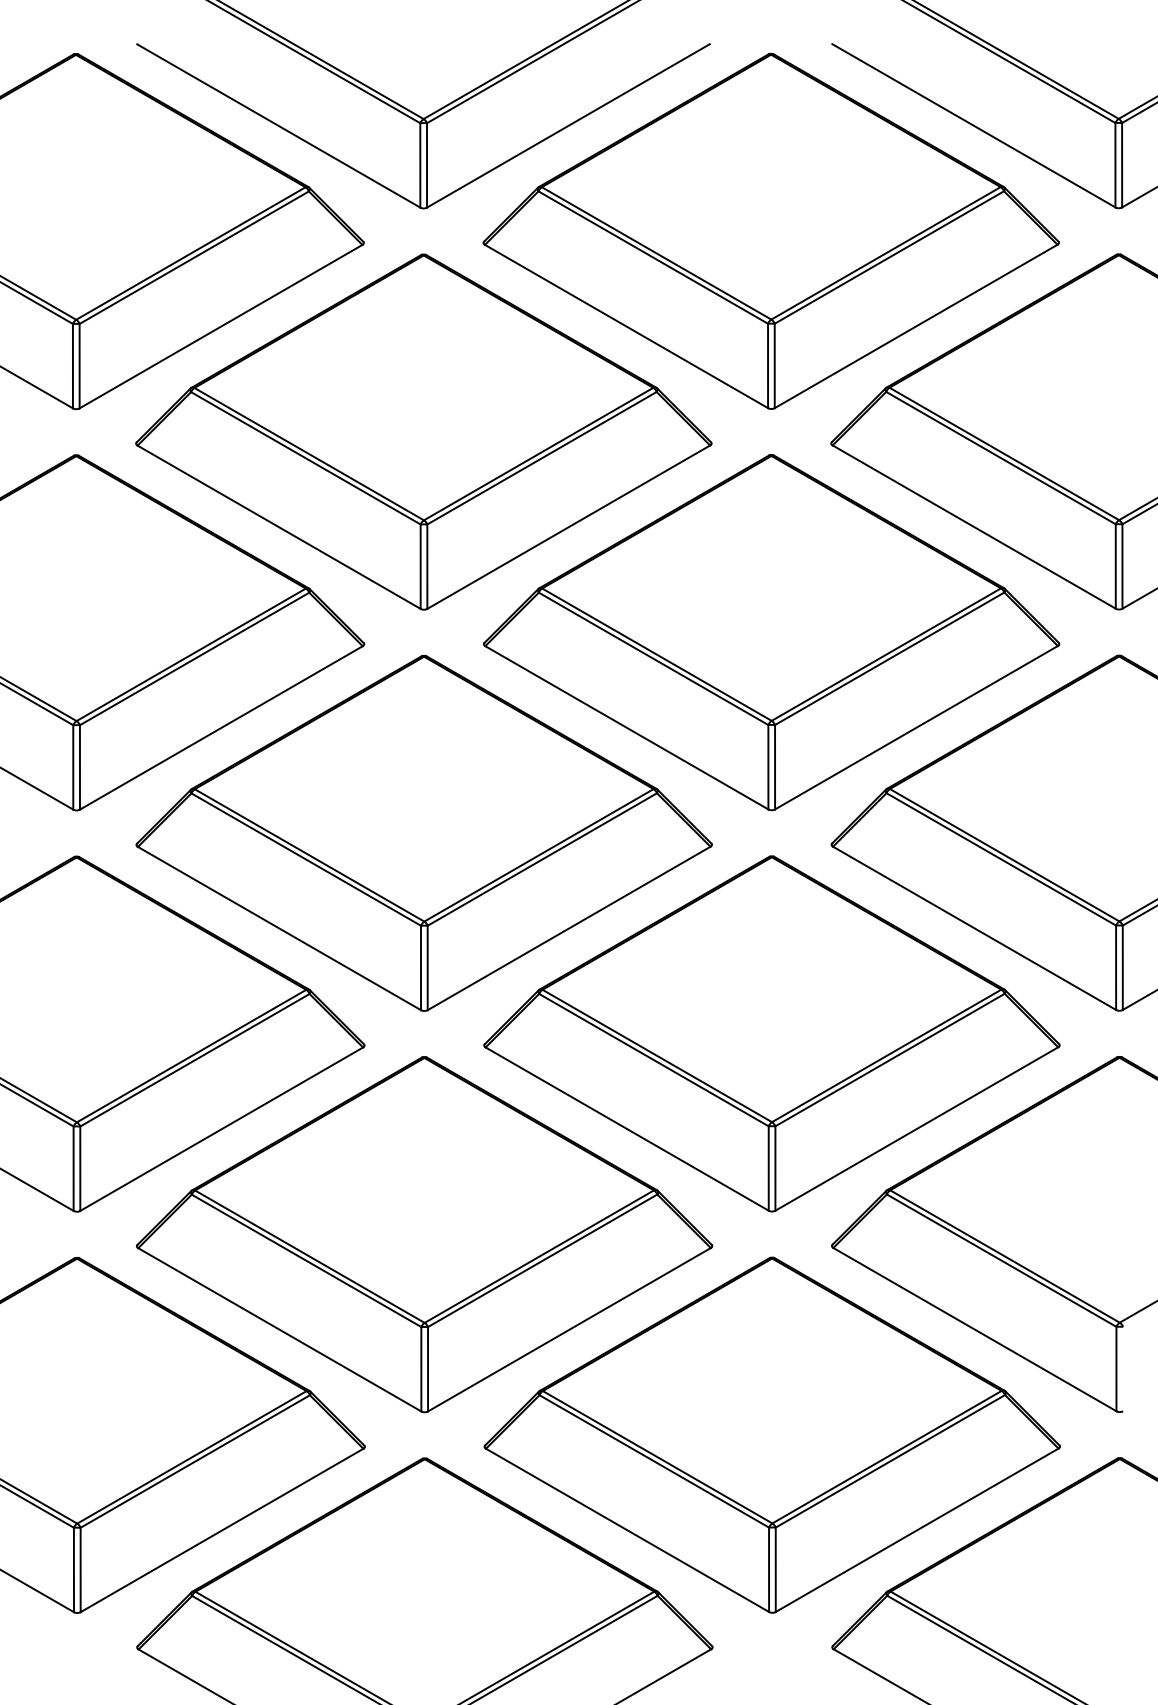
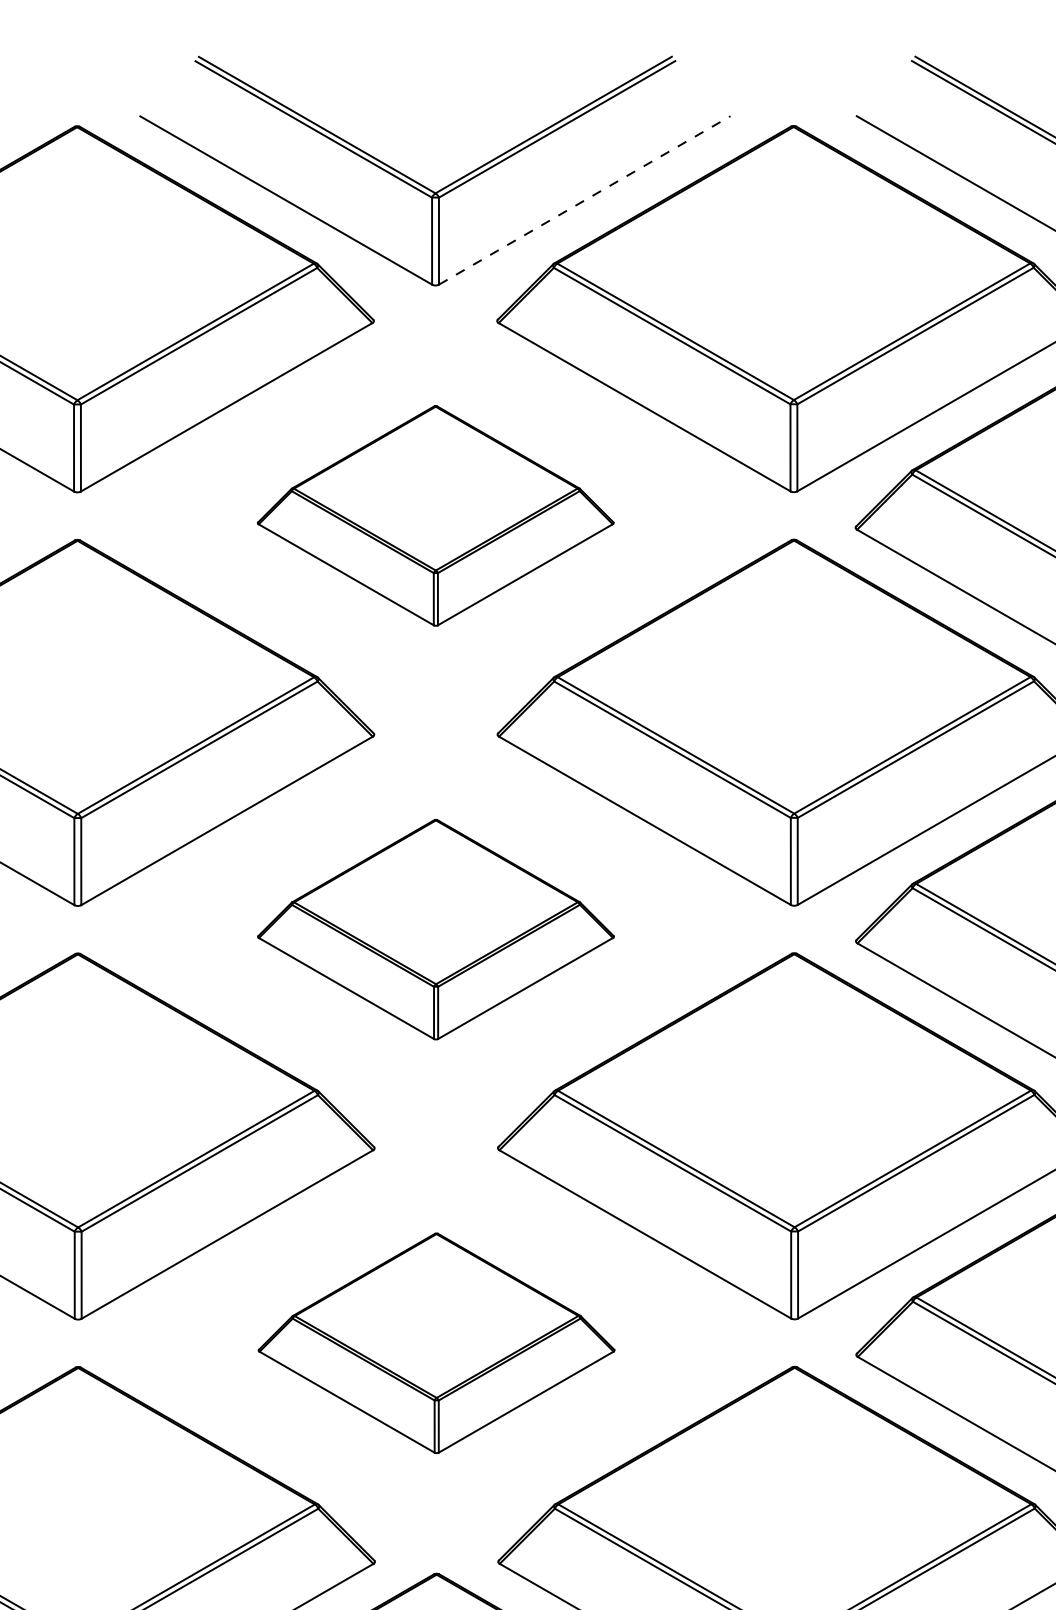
line: (568, 125) -> (584, 199), solid -> dashed
part: (423, 431) -> (435, 515), size x0.6
part: (423, 833) -> (435, 929), size x0.6
part: (424, 1234) -> (436, 1343), size x0.6

